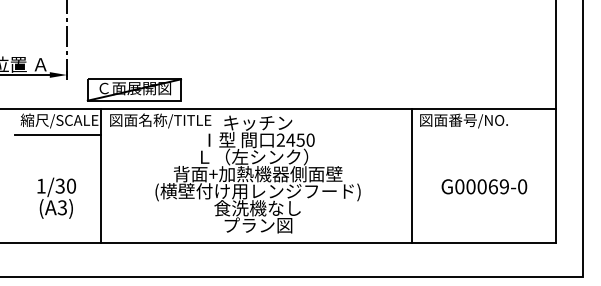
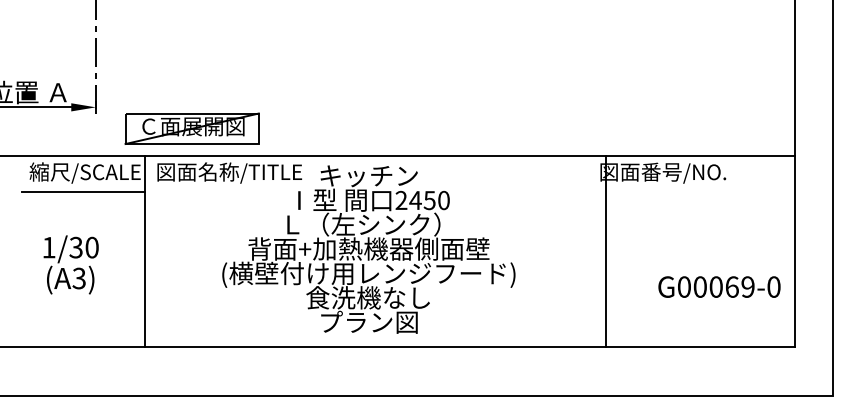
line: (412, 175) -> (606, 250), moved
text: (484, 186) -> (719, 286), moved
text: (56, 197) -> (70, 263), moved

